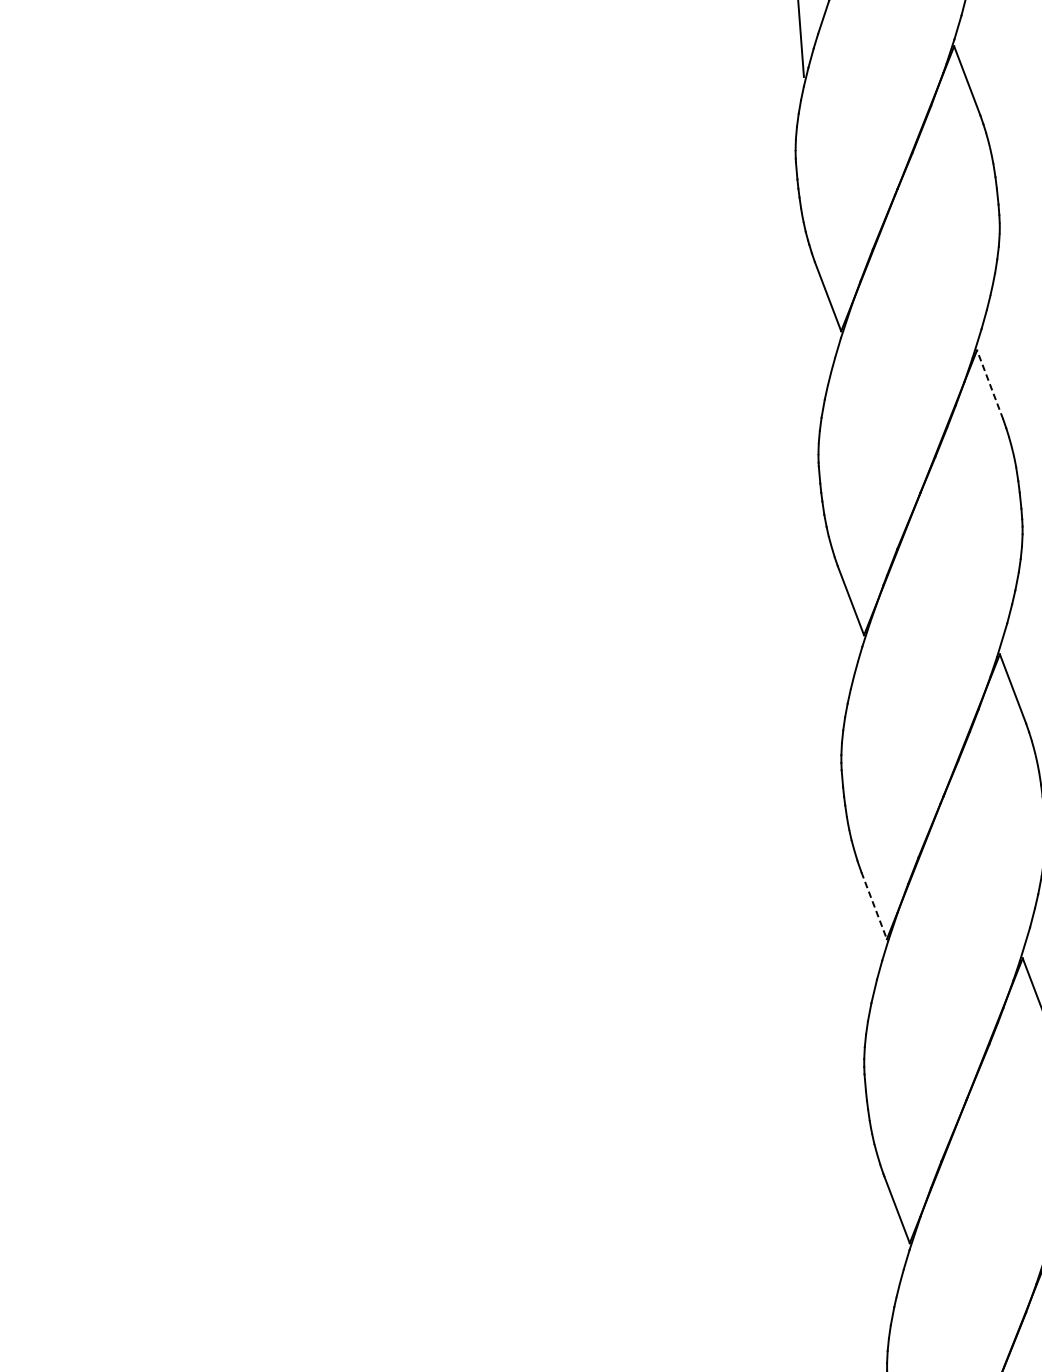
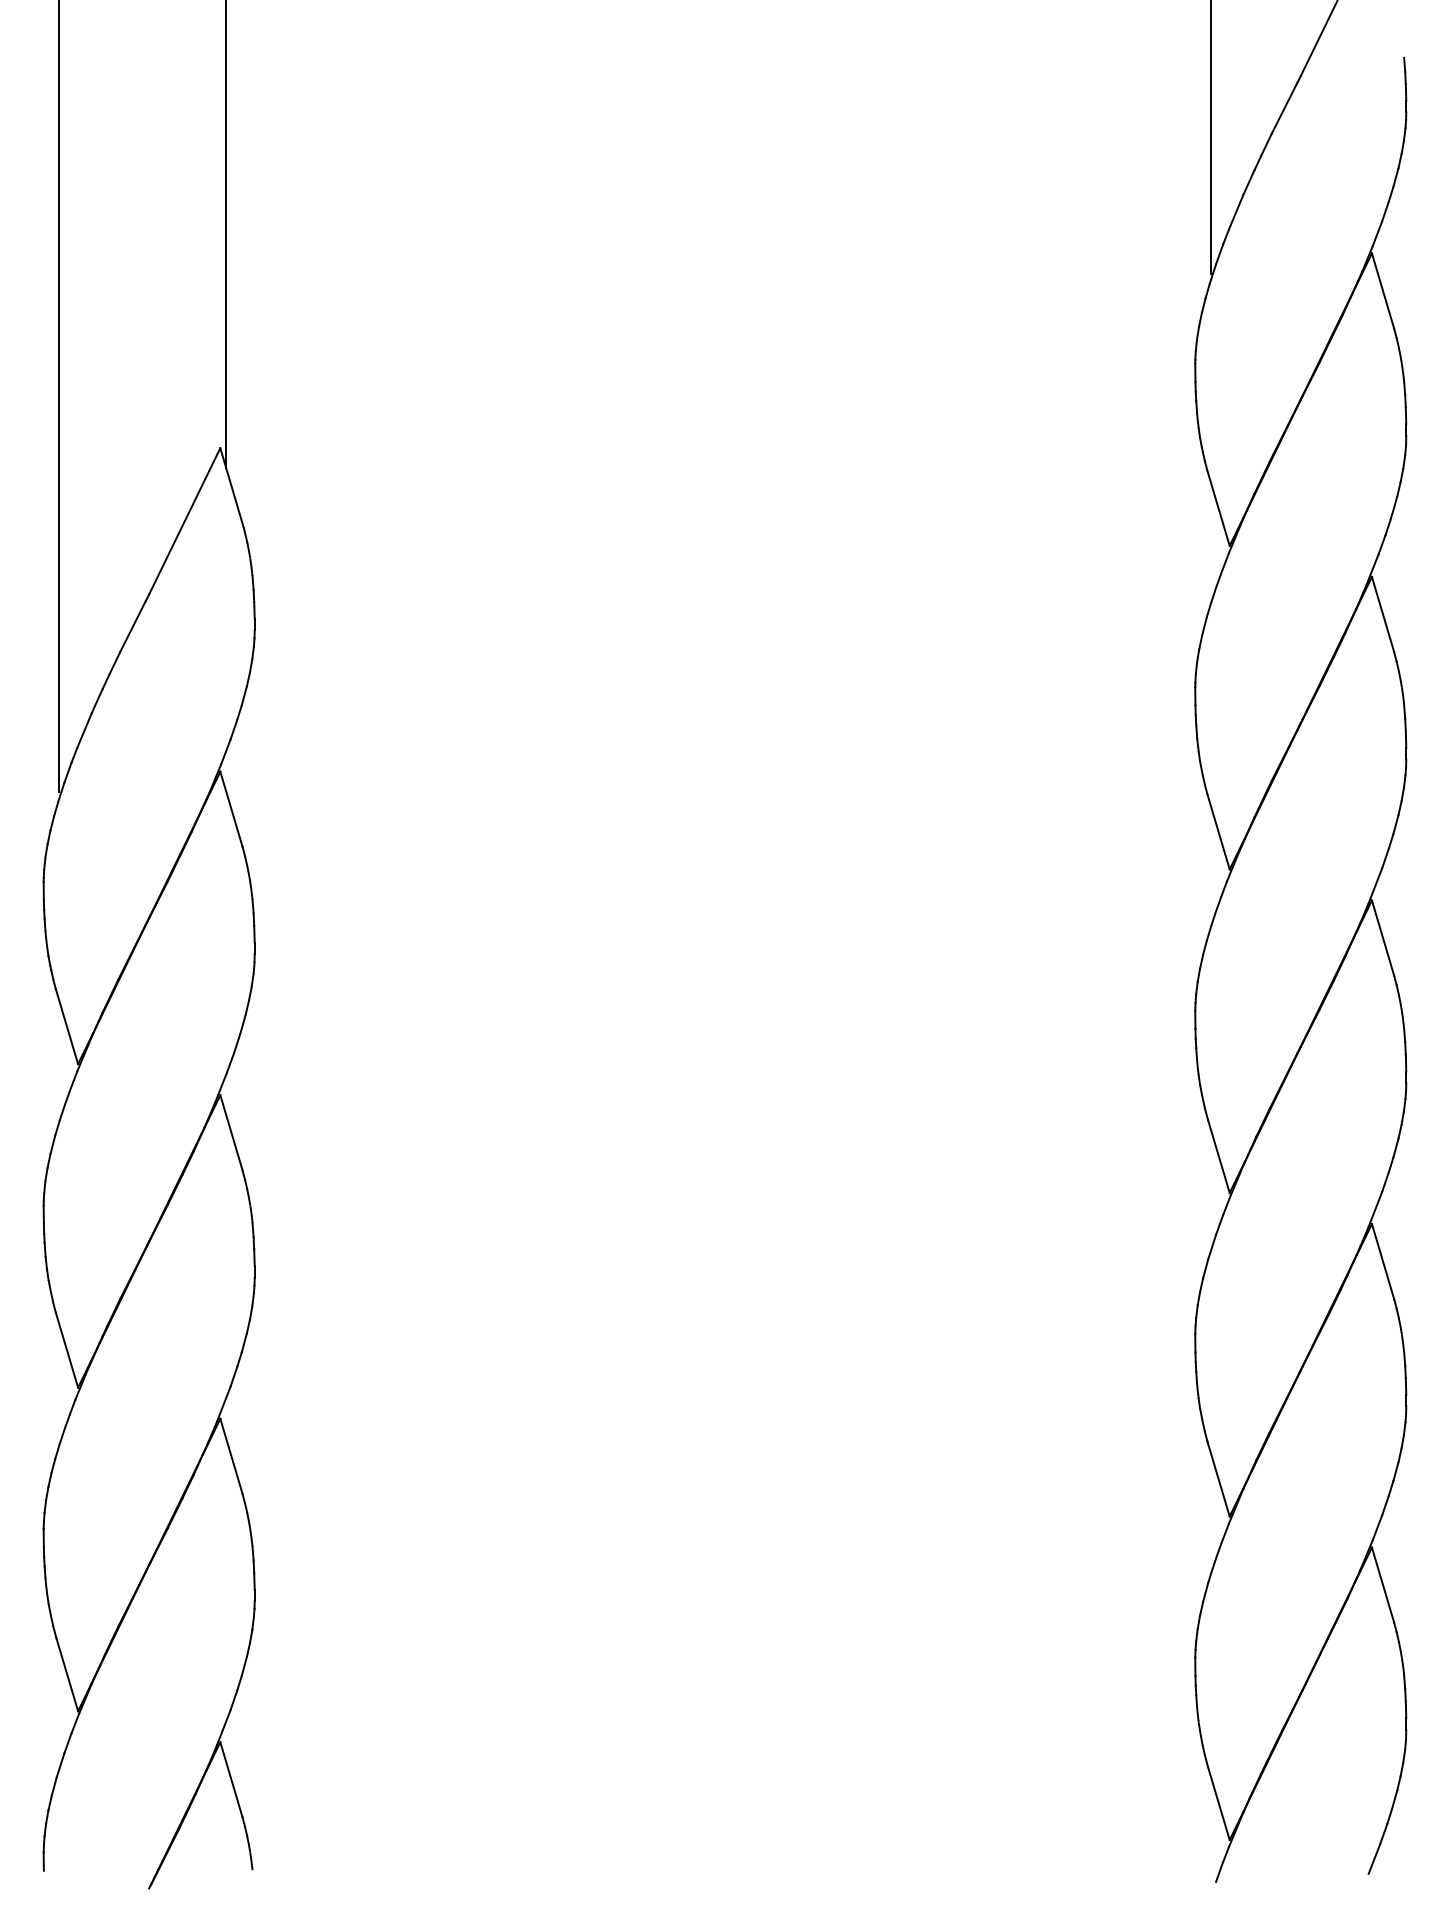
line: (989, 384) -> (1382, 614), dashed -> solid
line: (874, 906) -> (1219, 1157), dashed -> solid

